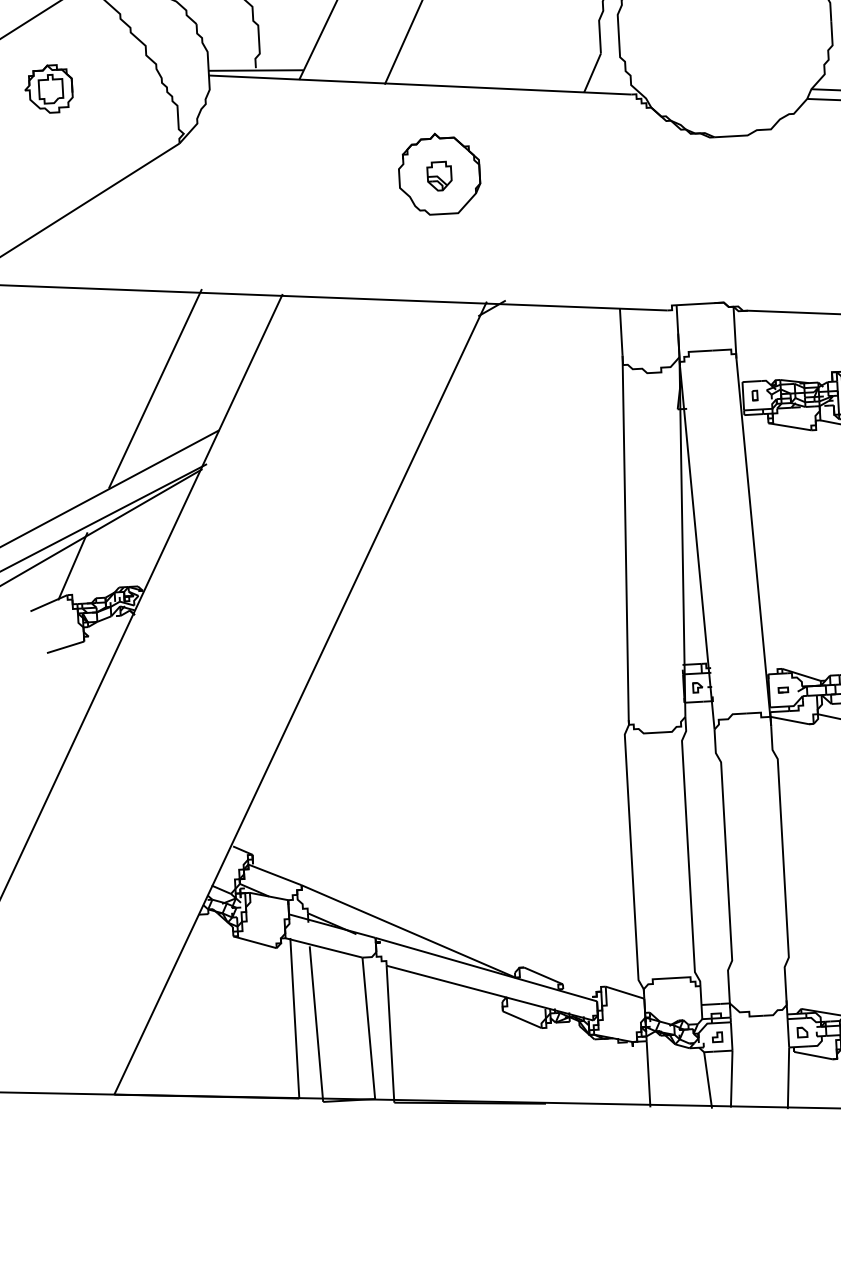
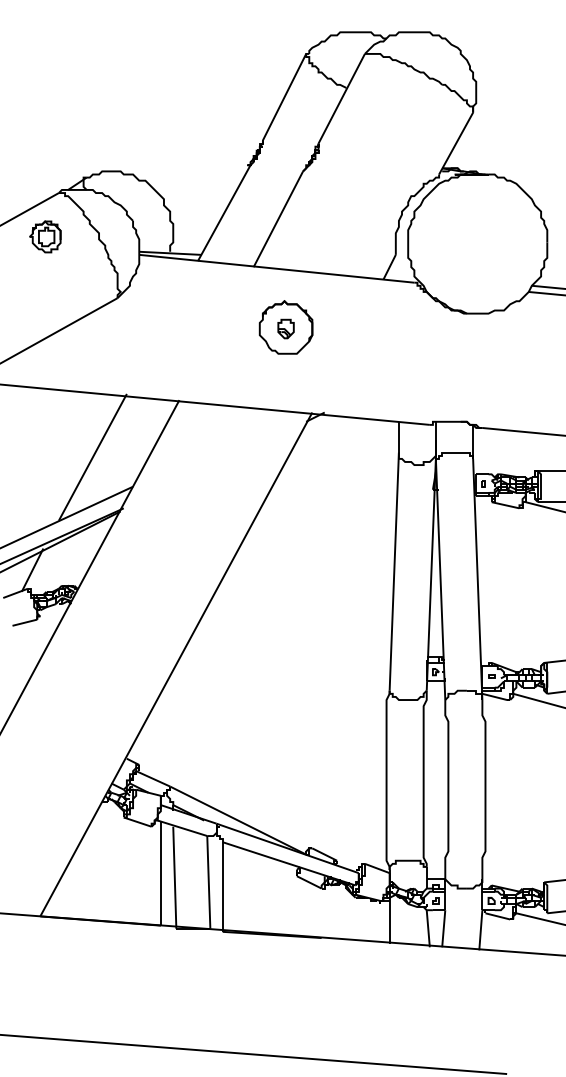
part: (49, 88) -> (45, 236), moved

